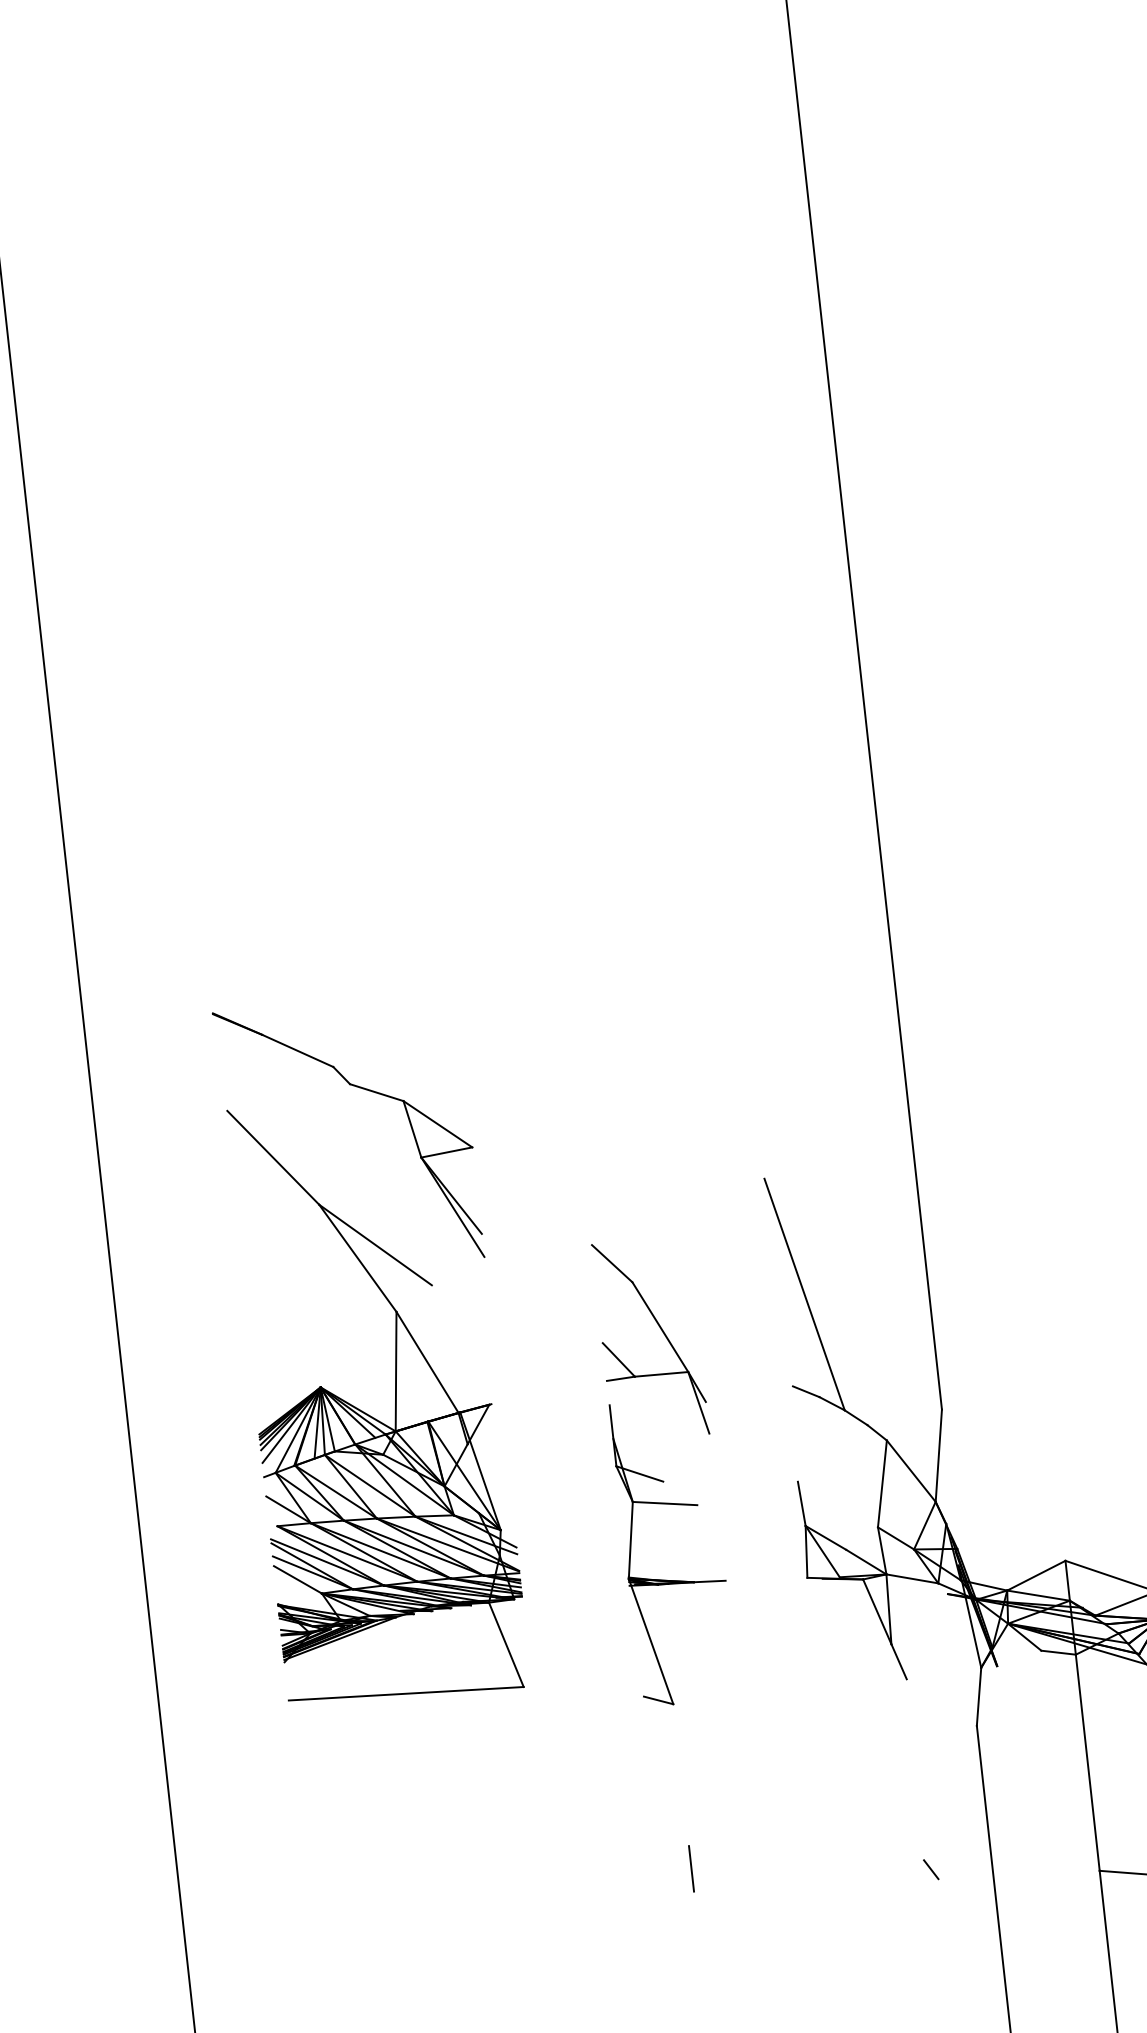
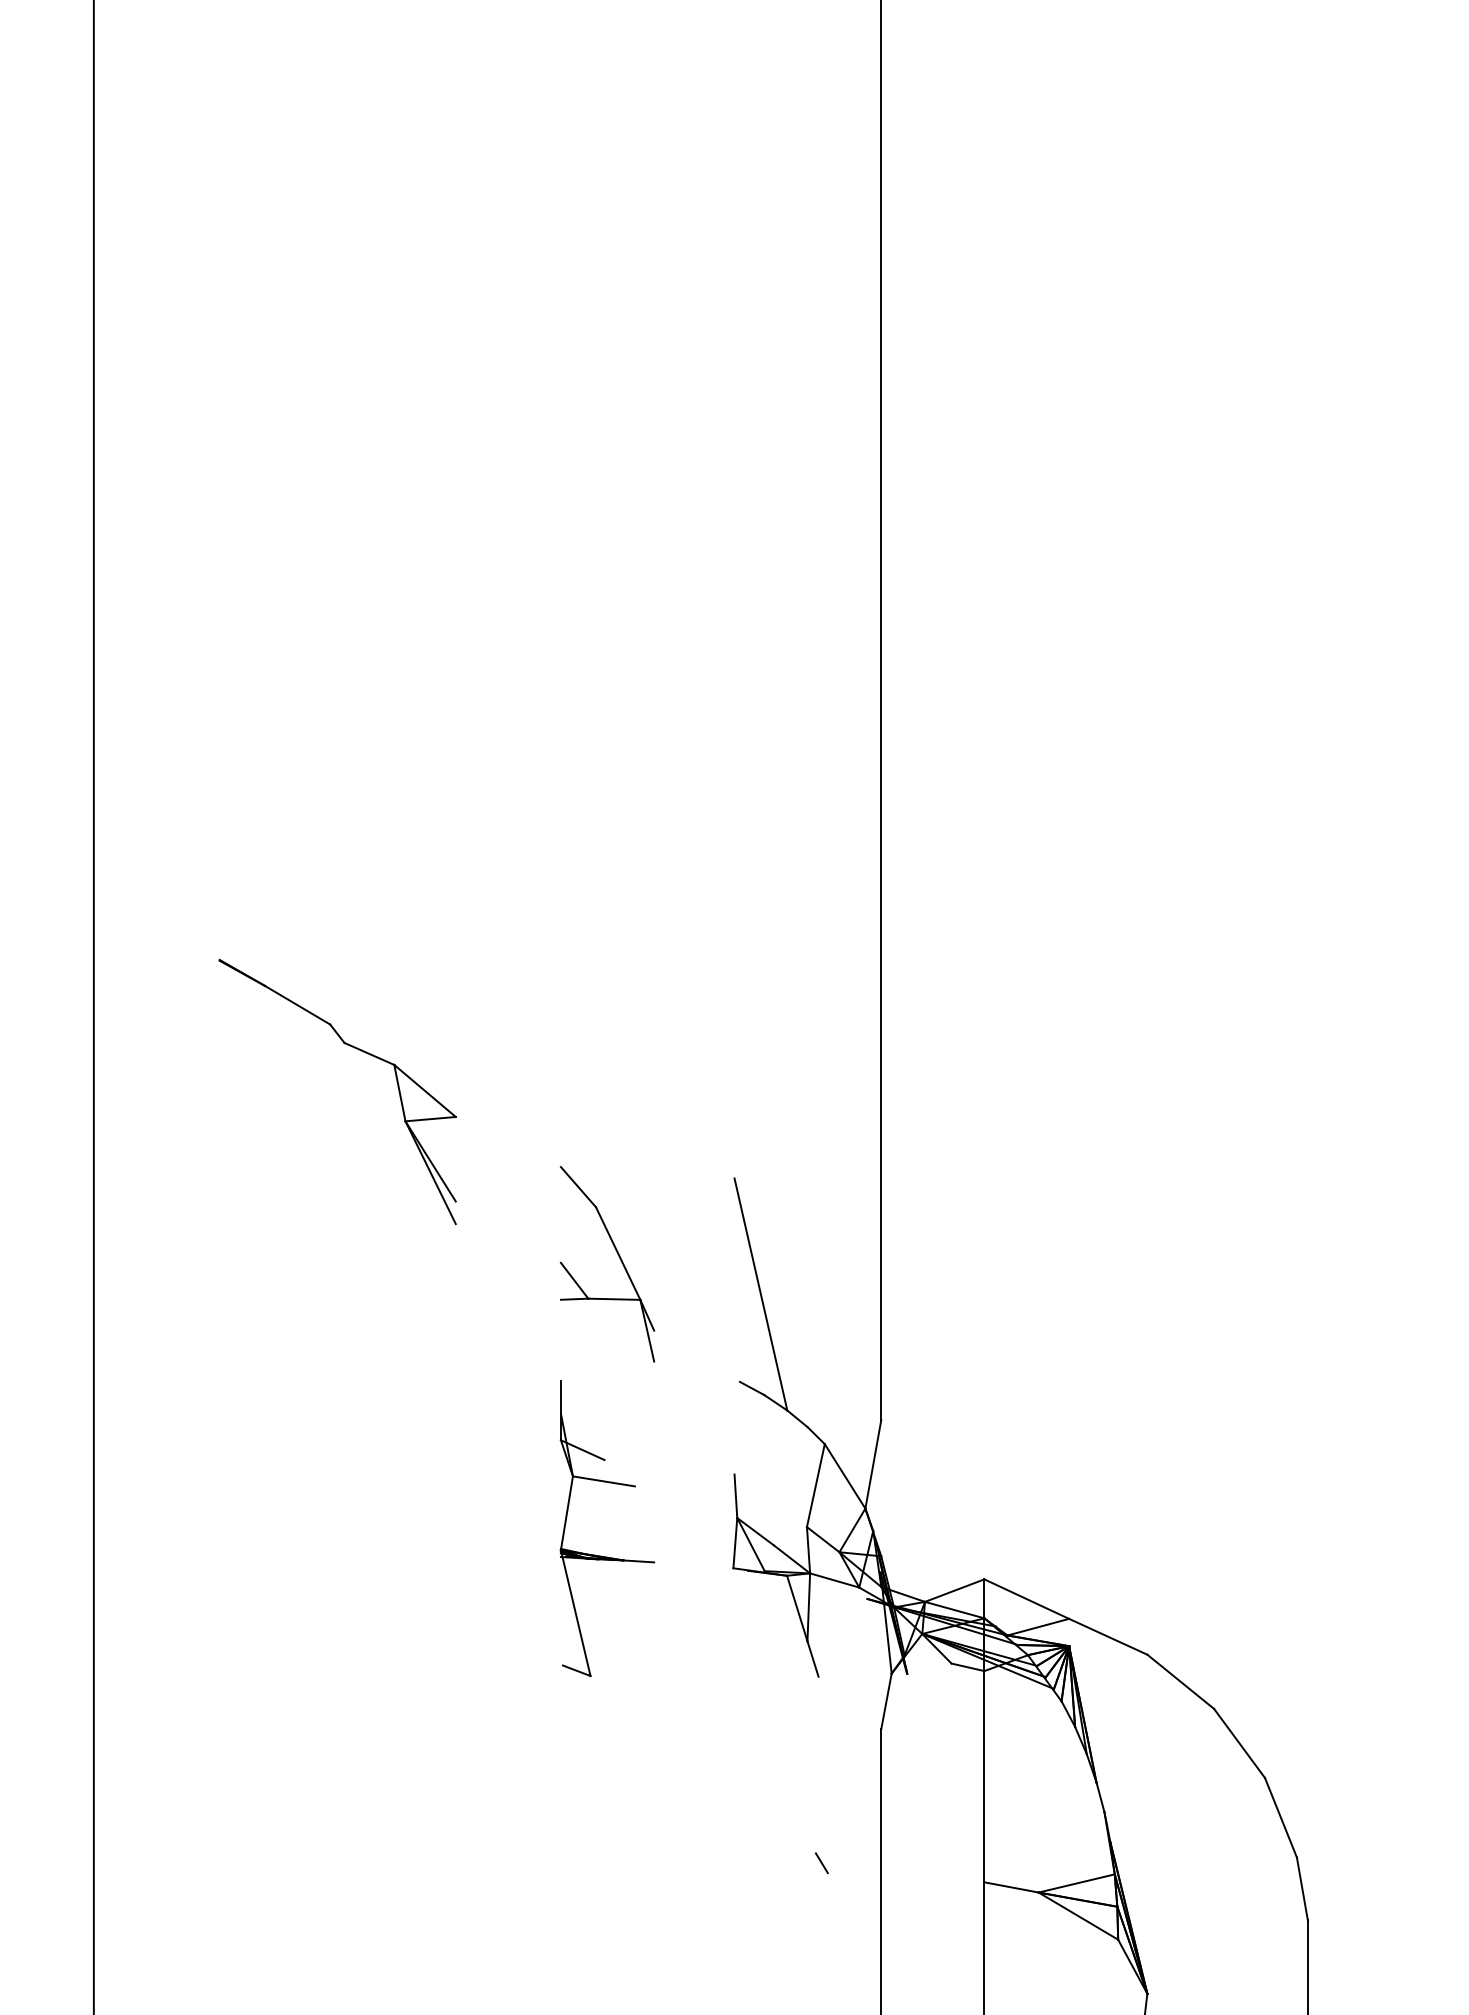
part: (662, 1332) -> (619, 1258), moved
part: (394, 1396) -> (354, 1349), removed
line: (691, 1868) -> (590, 1836), removed

